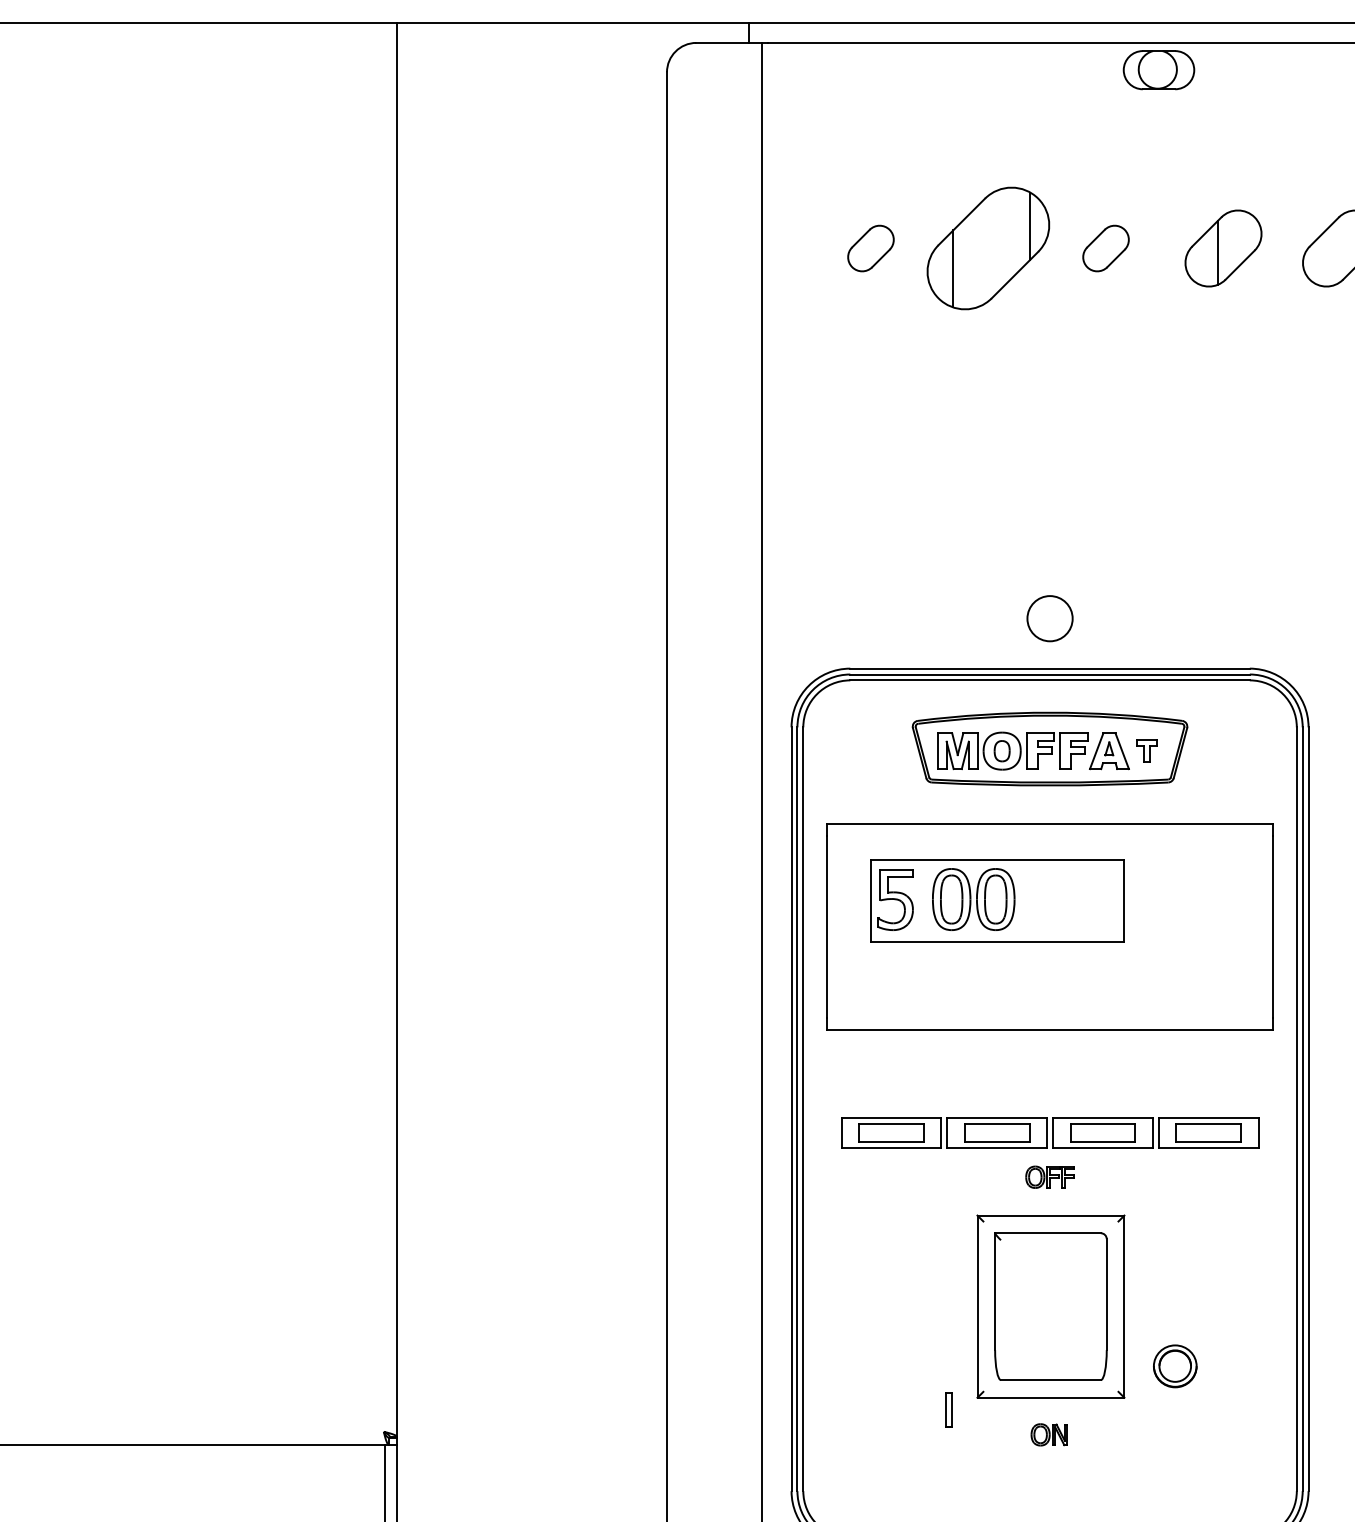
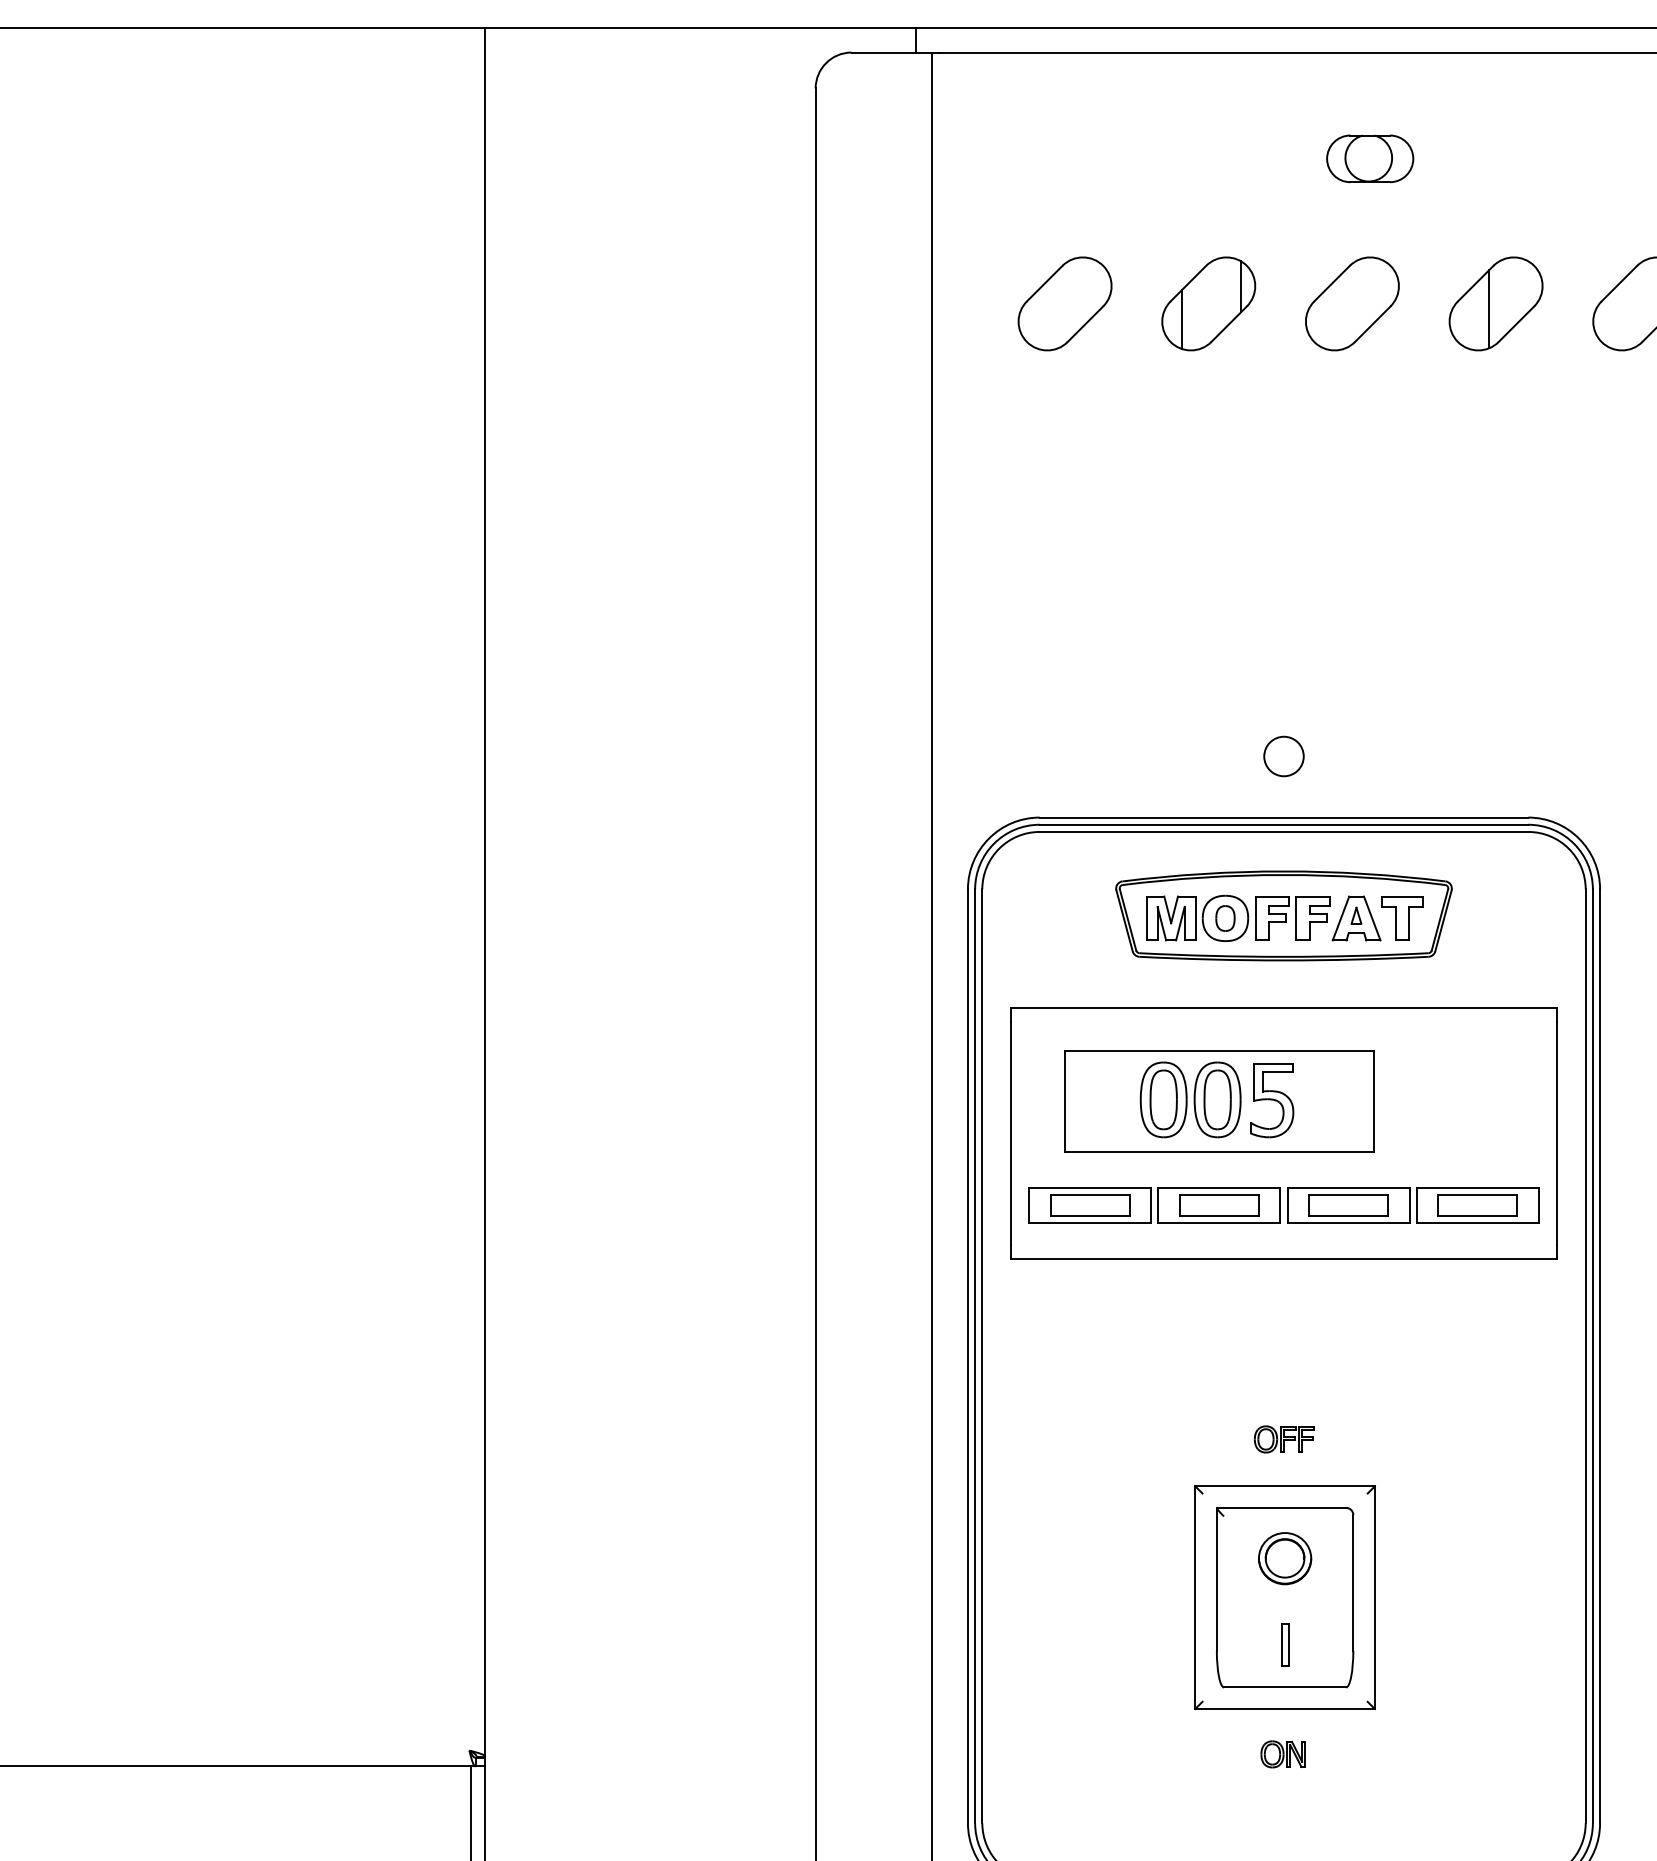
part: (1159, 69) -> (1370, 158), moved
part: (870, 248) -> (1064, 303), size x1.67
part: (988, 248) -> (1208, 303), size x0.62
part: (1106, 248) -> (1352, 303), size x1.67
circle: (1049, 618) -> (1283, 756), size x0.71
part: (1146, 751) -> (1402, 918), size x1.67
part: (895, 900) -> (1272, 1100), moved
part: (1049, 1133) -> (1283, 1205), moved
part: (1175, 1366) -> (1285, 1558), moved
part: (949, 1409) -> (1285, 1644), moved

